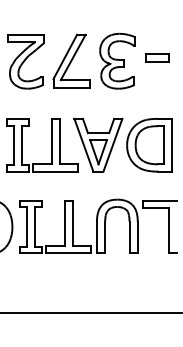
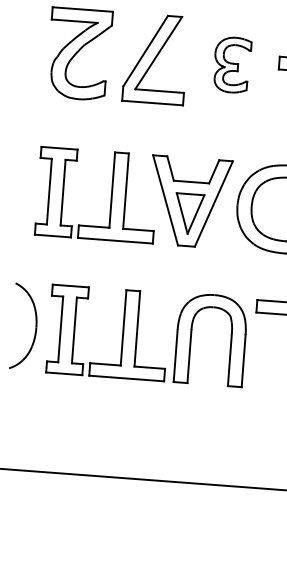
part: (117, 61) -> (231, 65), size x0.6

